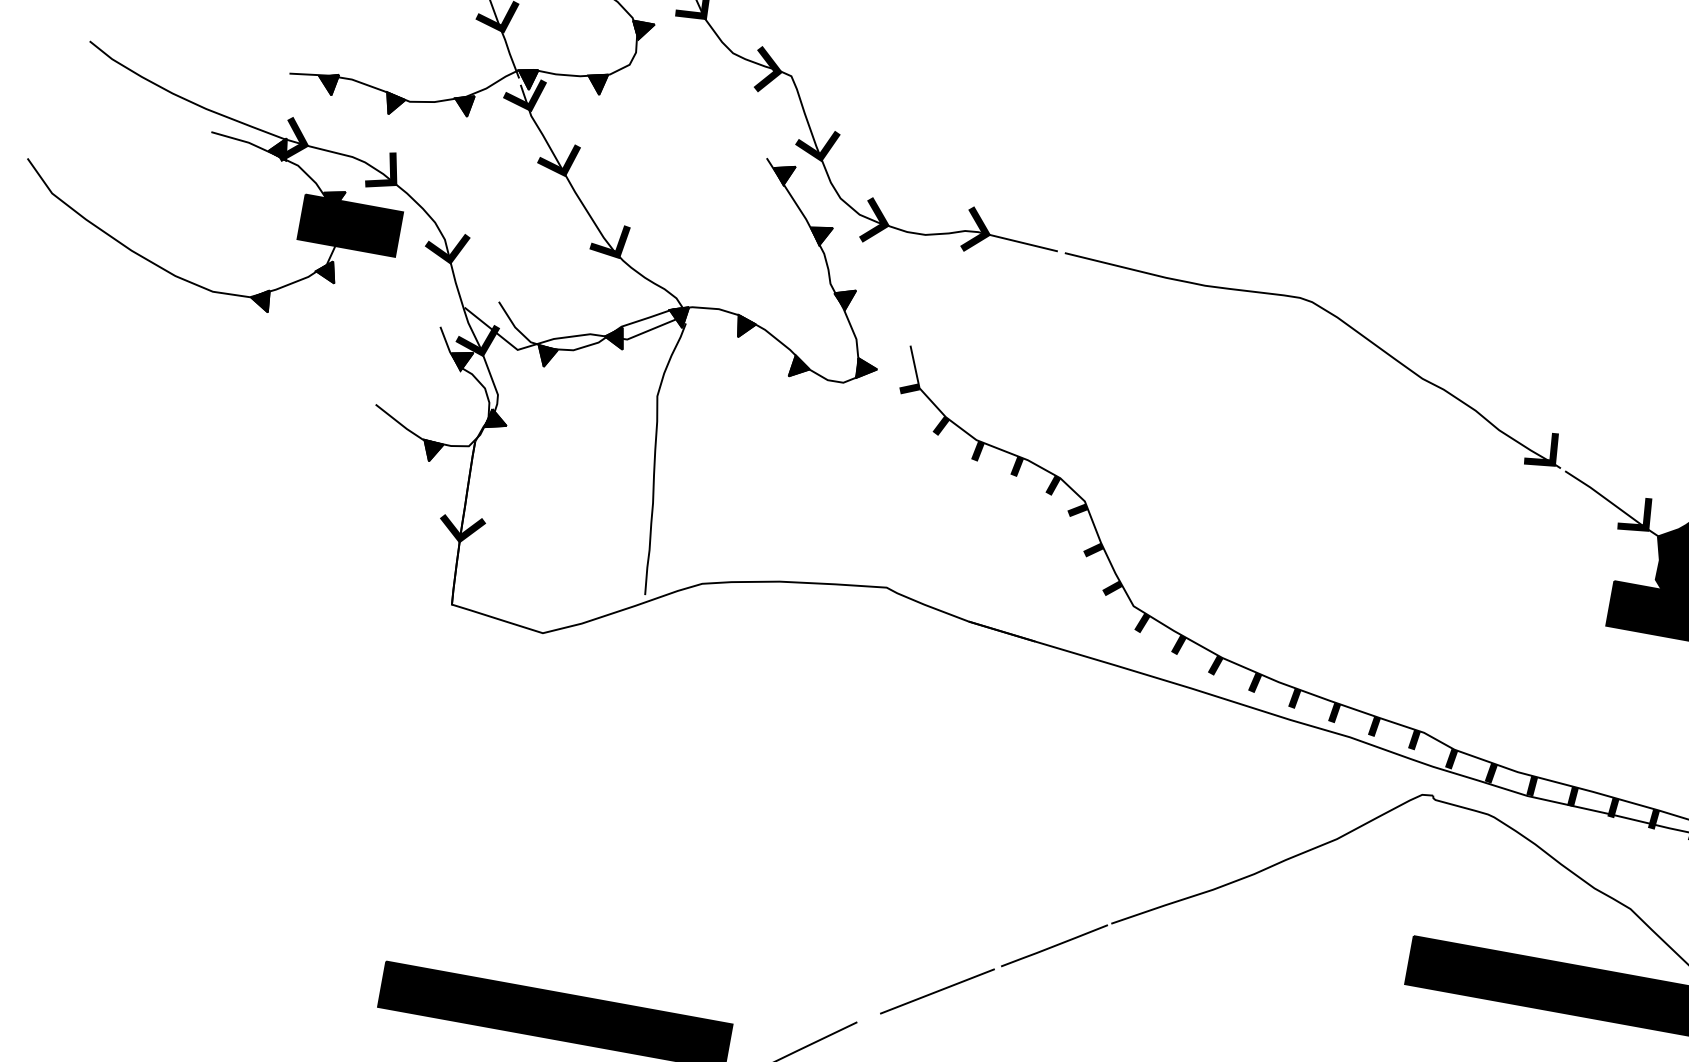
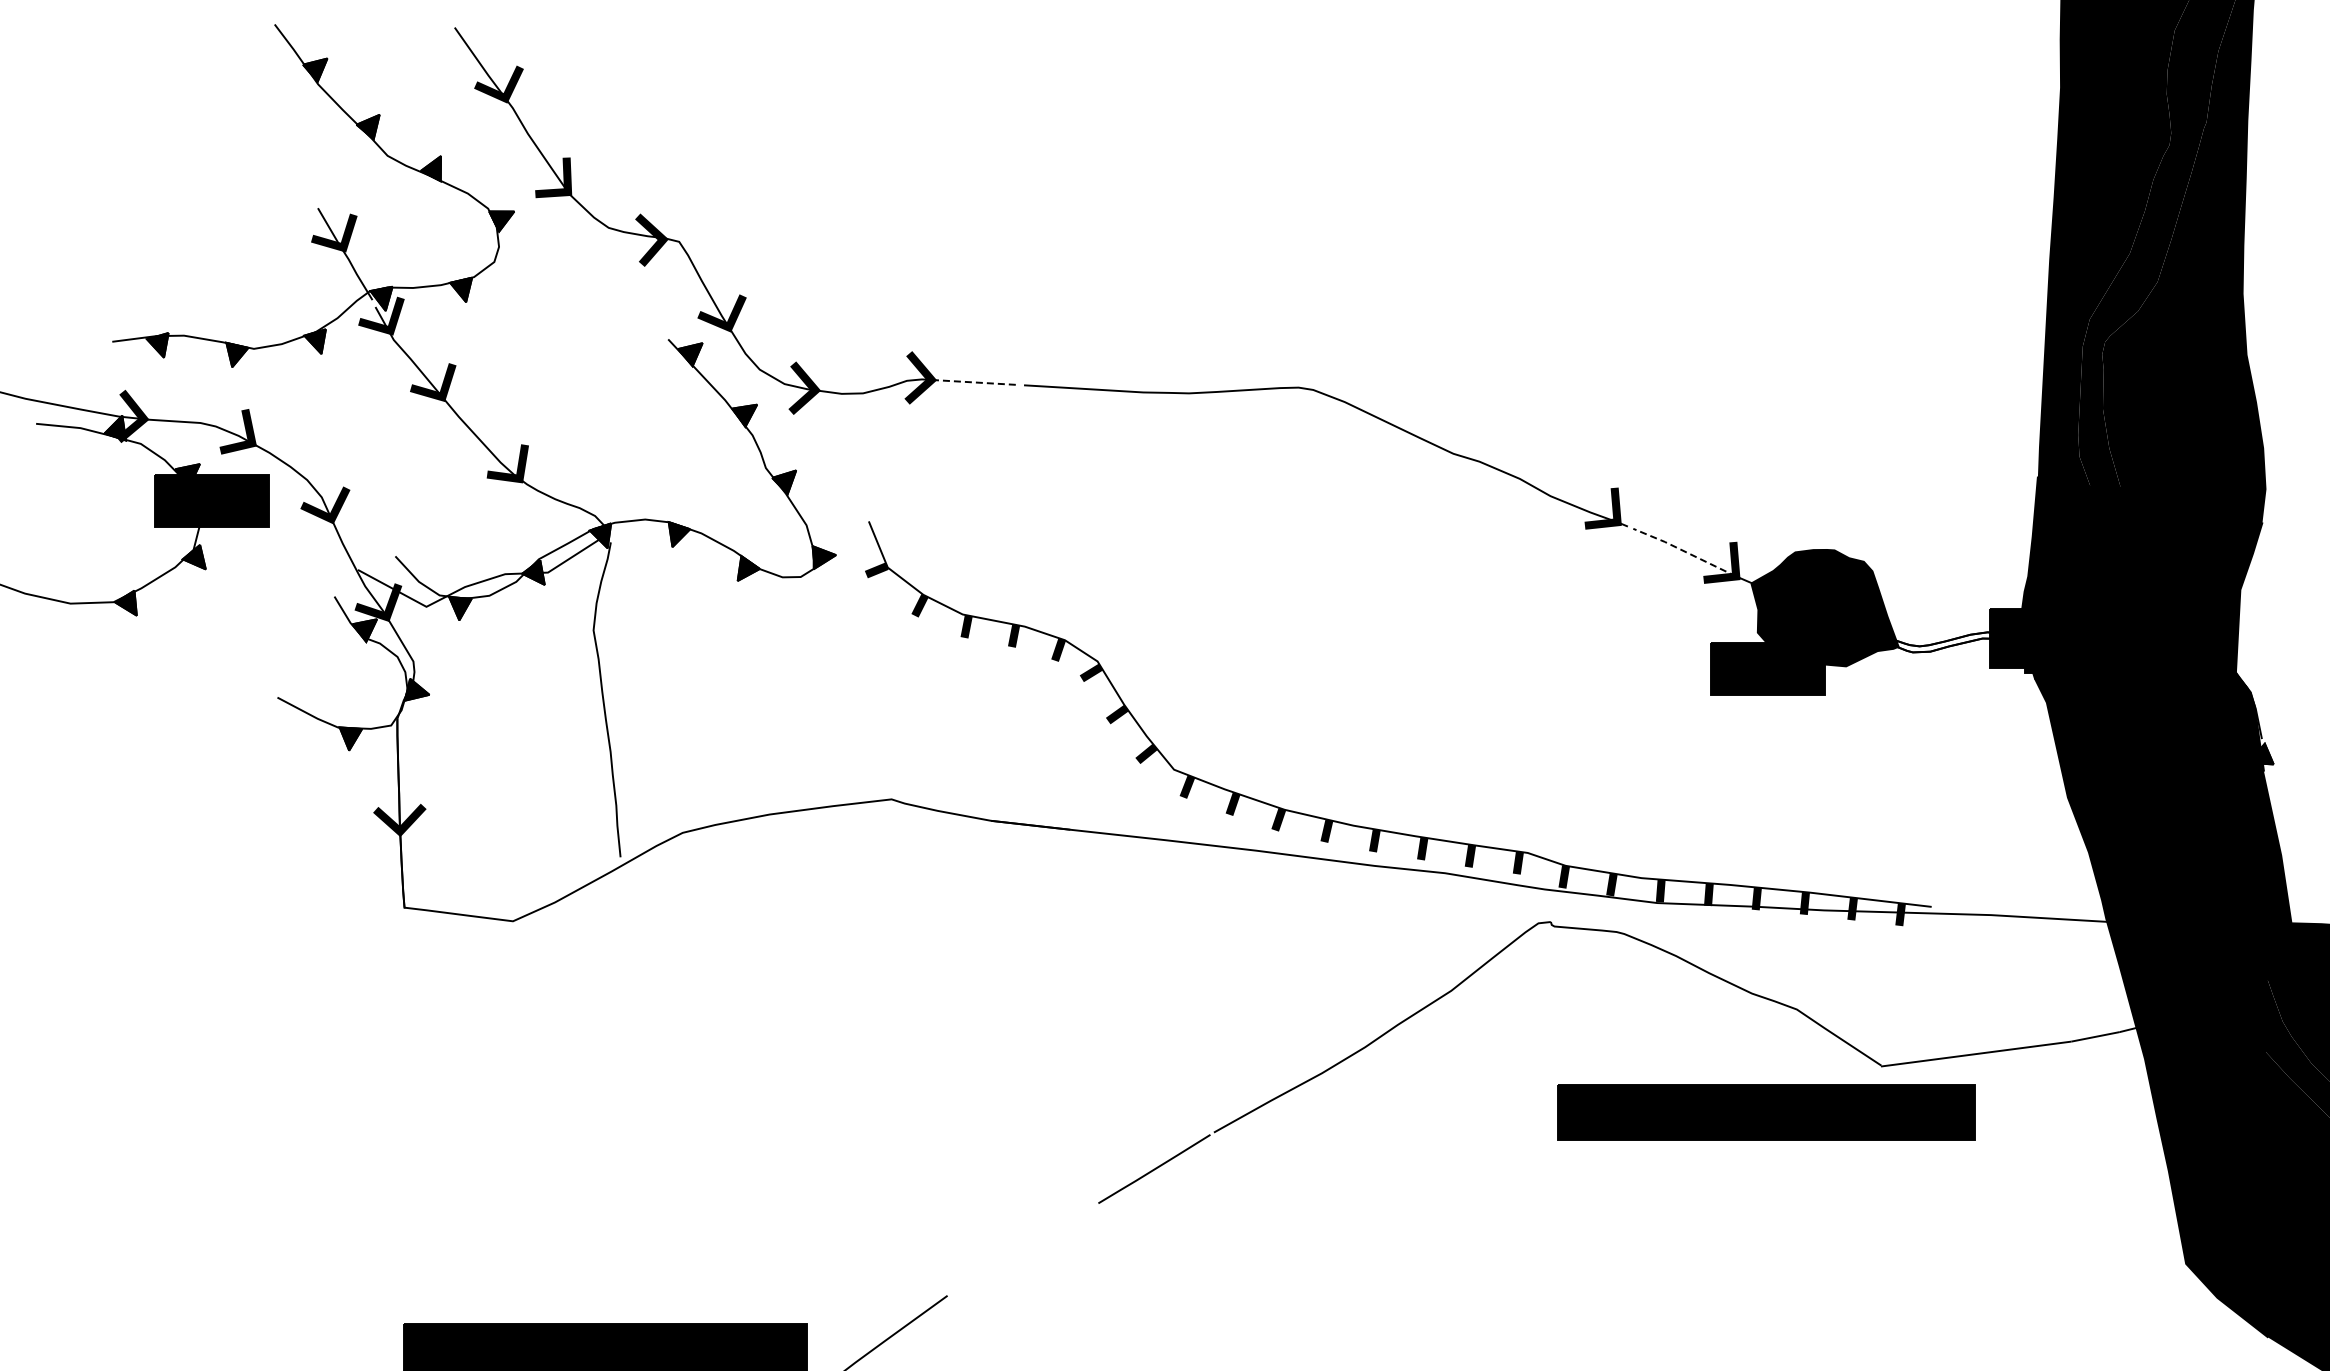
line: (1021, 242) -> (973, 382), solid -> dashed
line: (1605, 498) -> (1684, 551), solid -> dashed
line: (937, 991) -> (1031, 1244), removed

